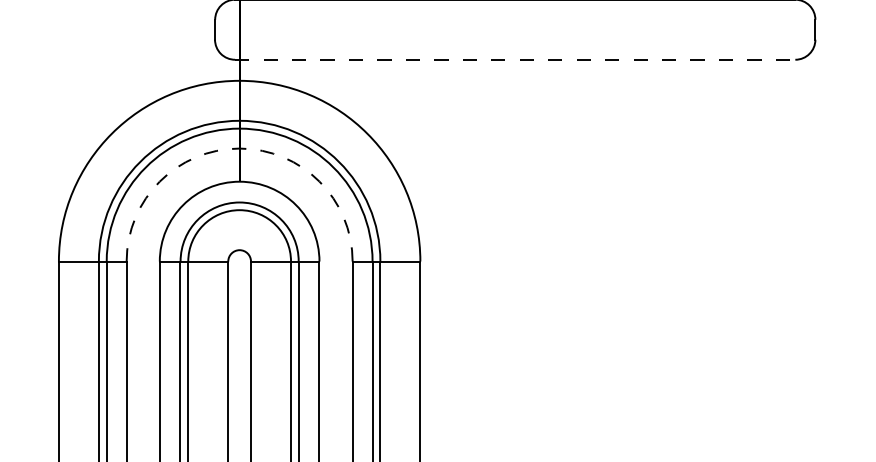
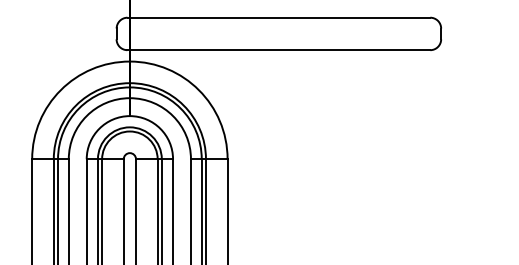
line: (516, 60) -> (279, 50), dashed -> solid
arc: (238, 149) -> (129, 98), dashed -> solid

